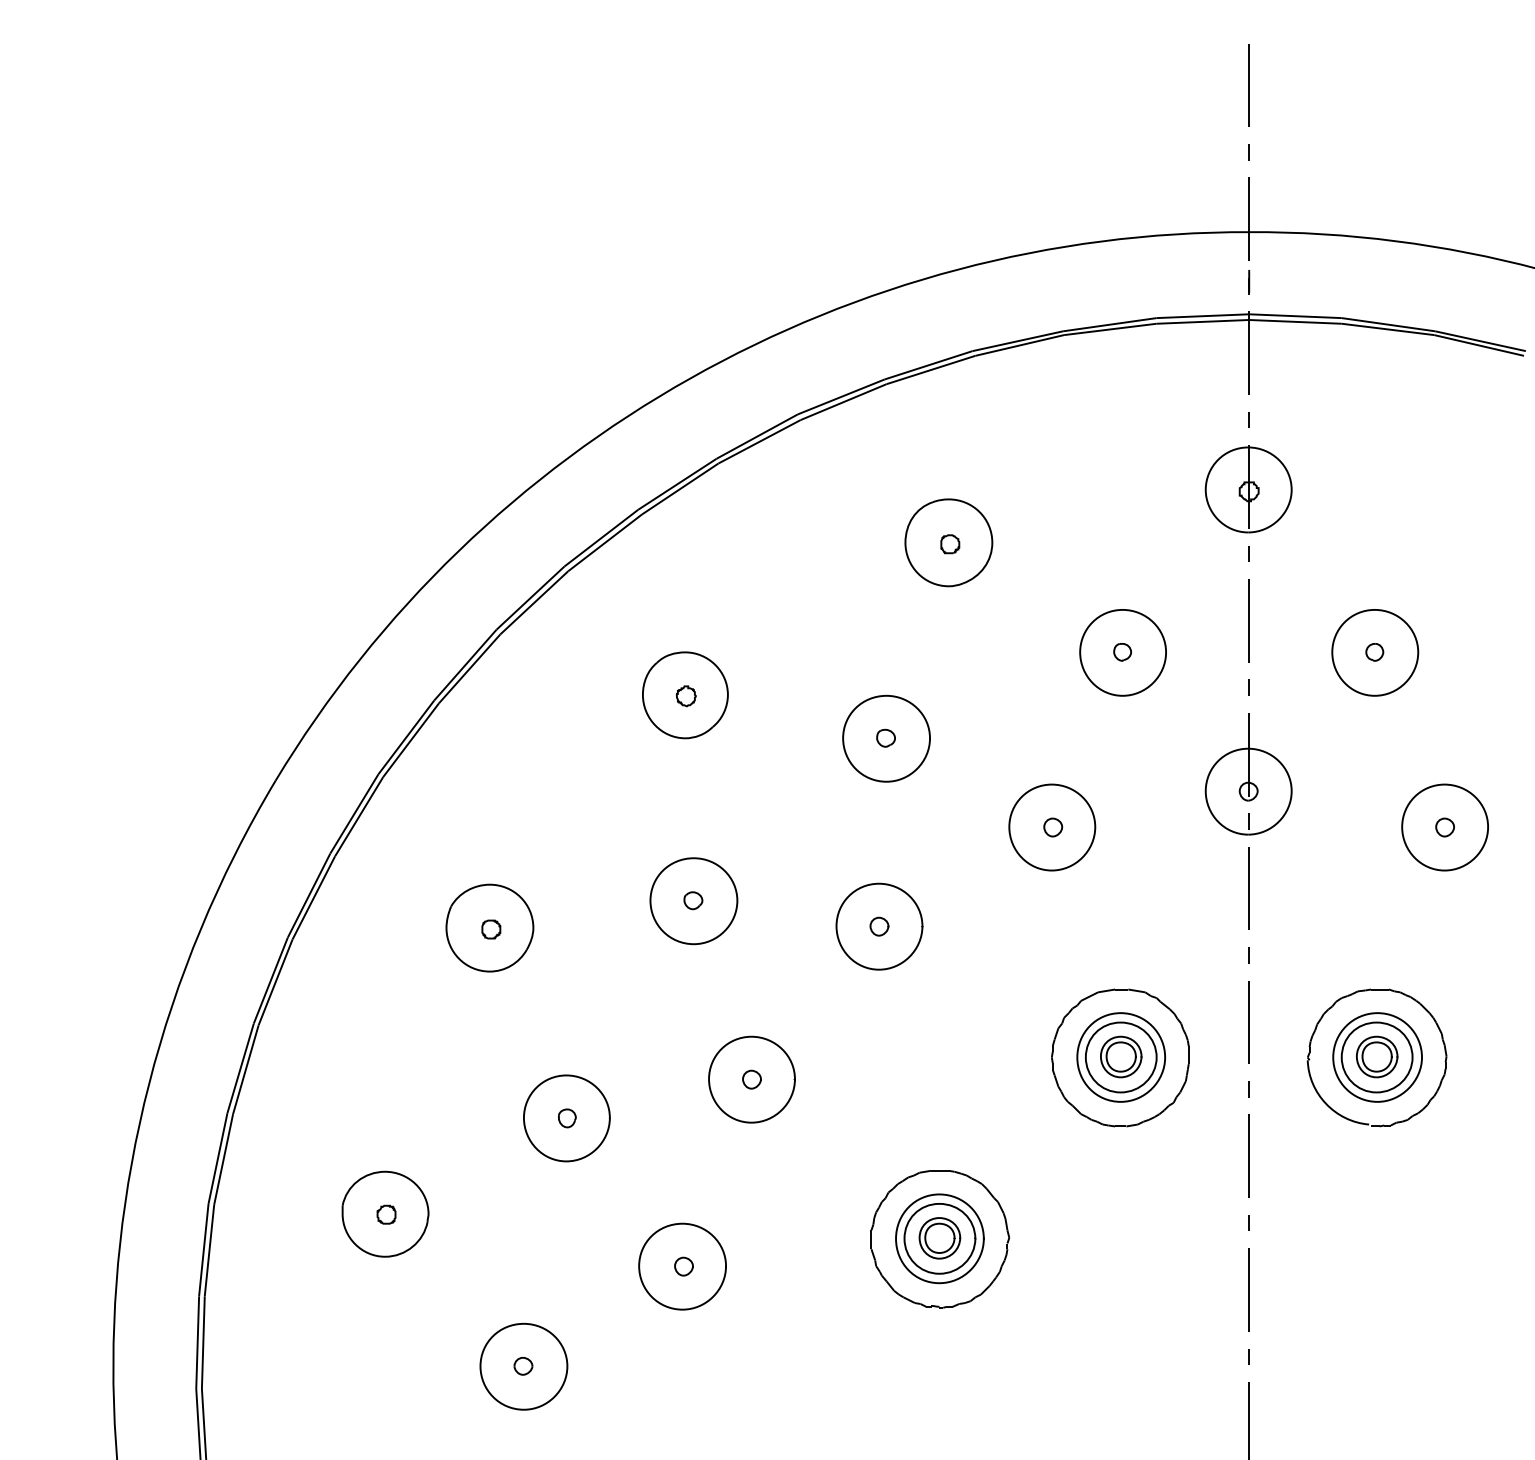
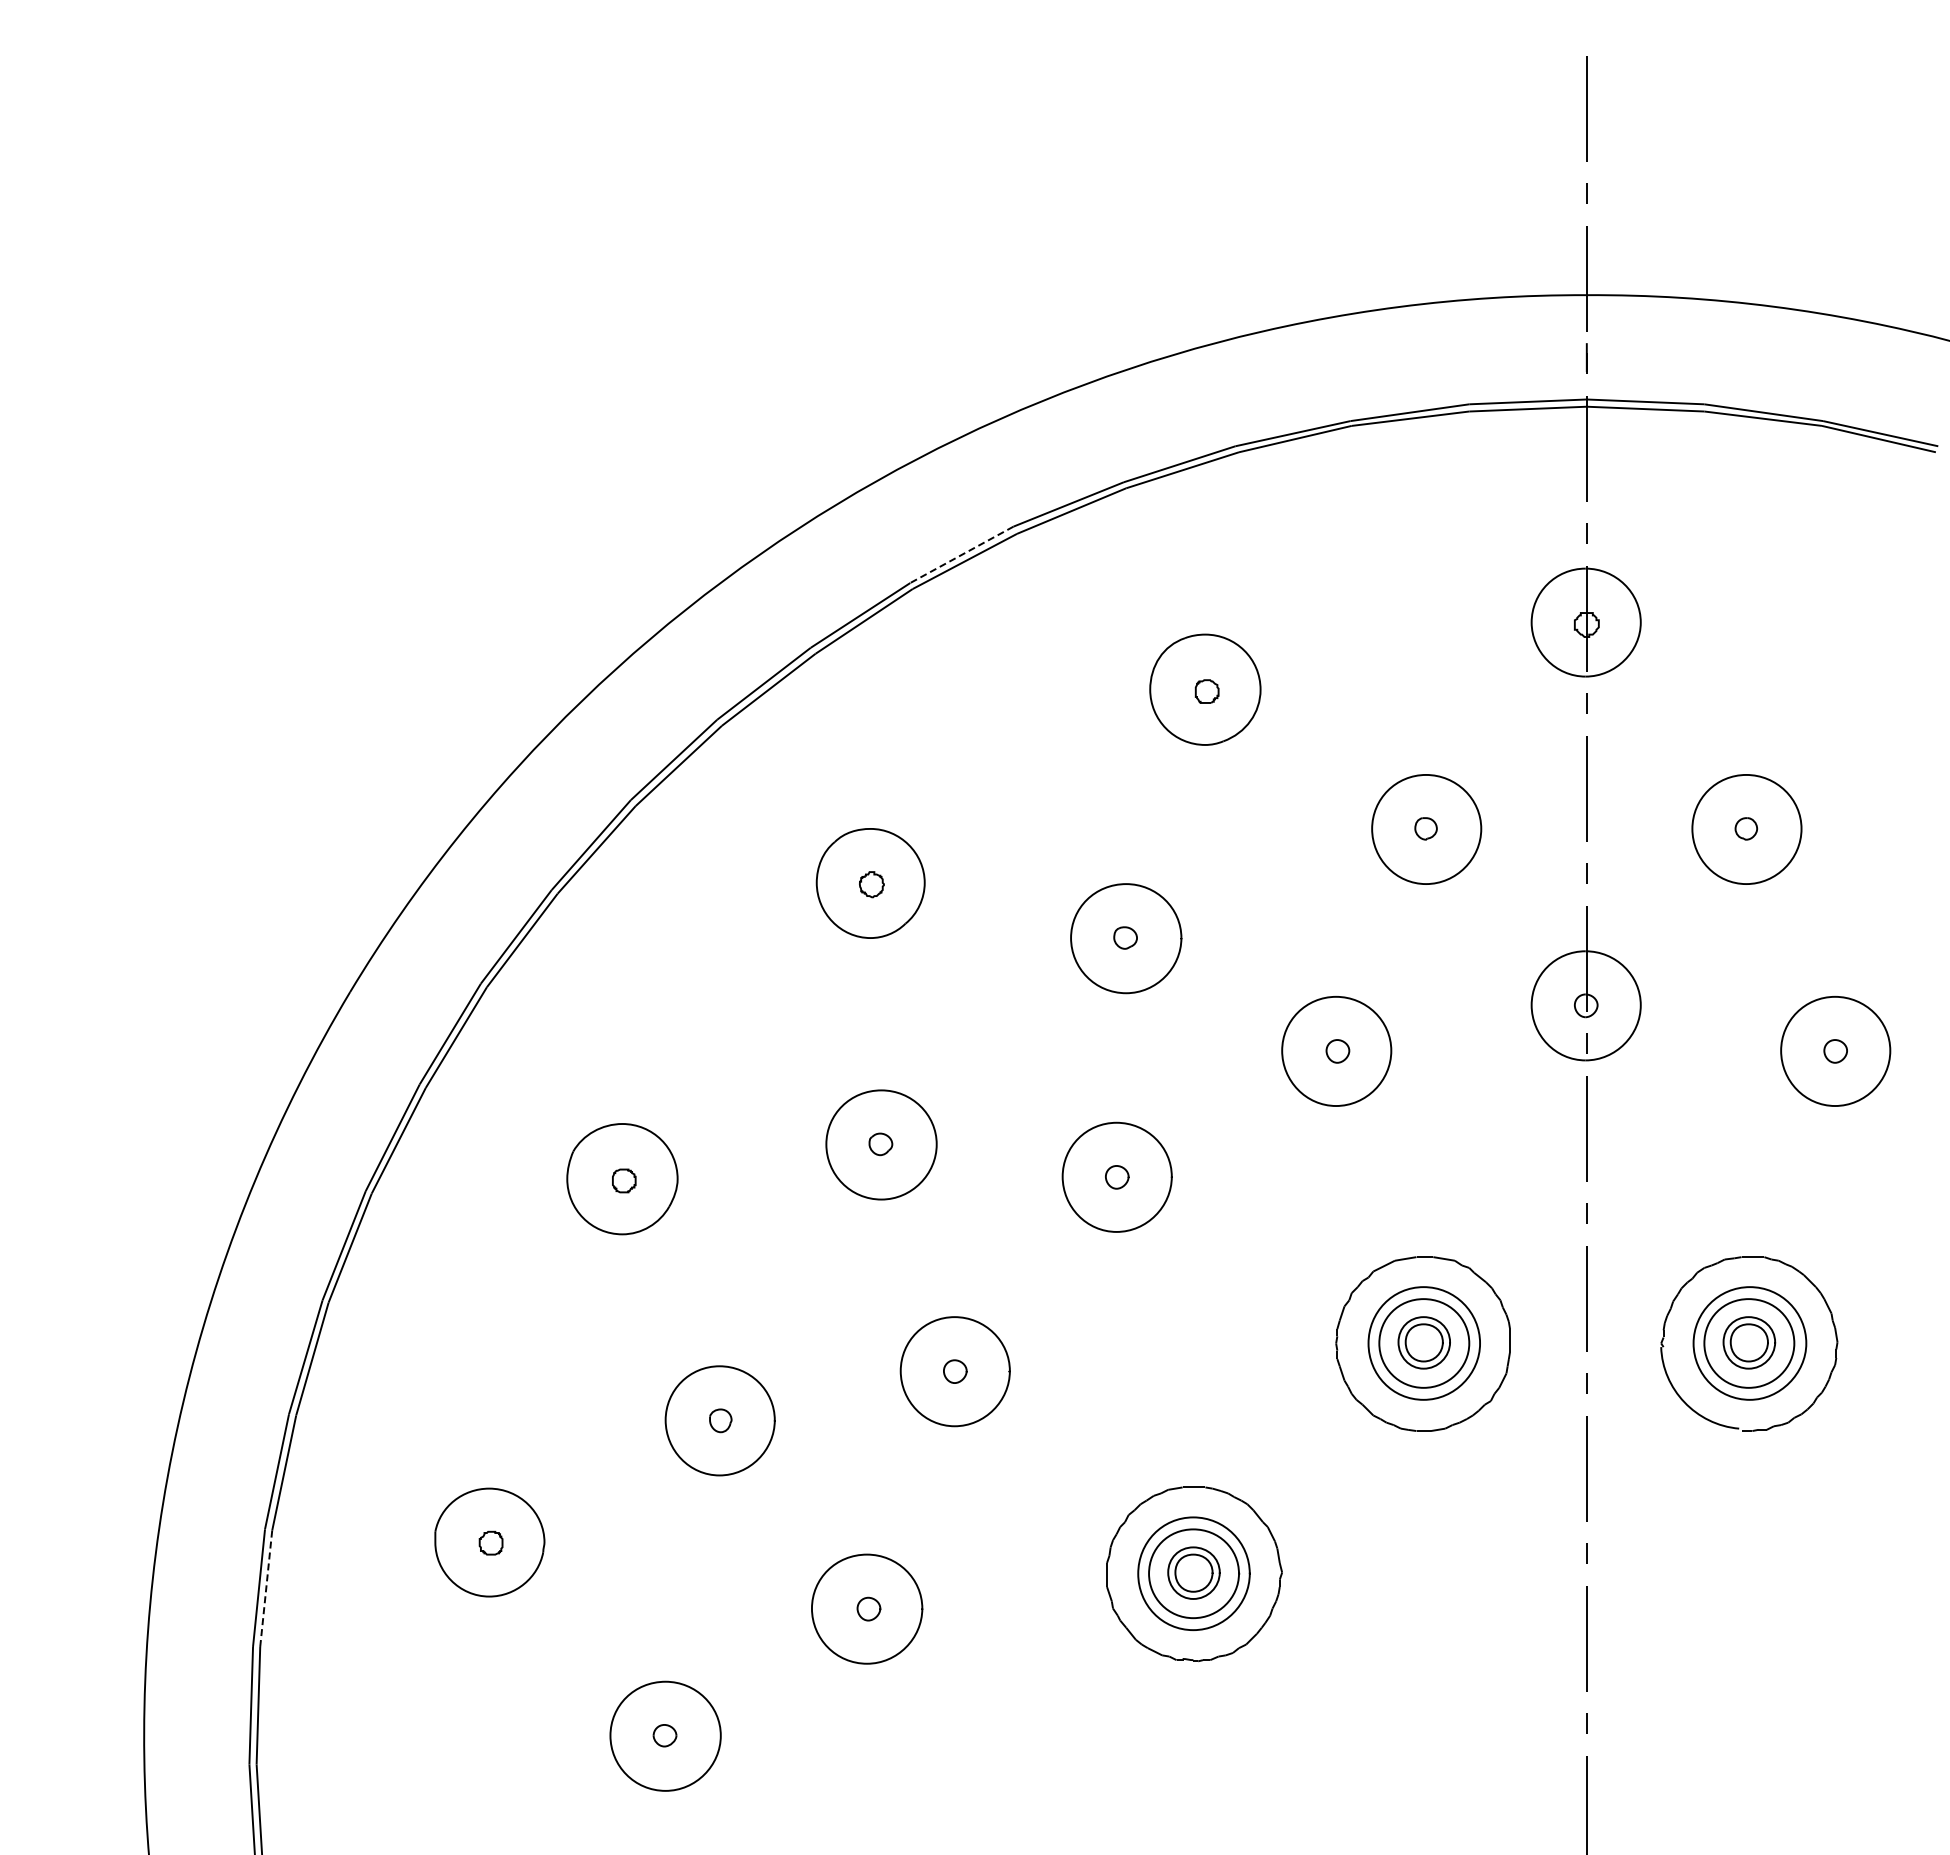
line: (756, 436) -> (961, 554), solid -> dashed
line: (209, 1251) -> (266, 1589), solid -> dashed

